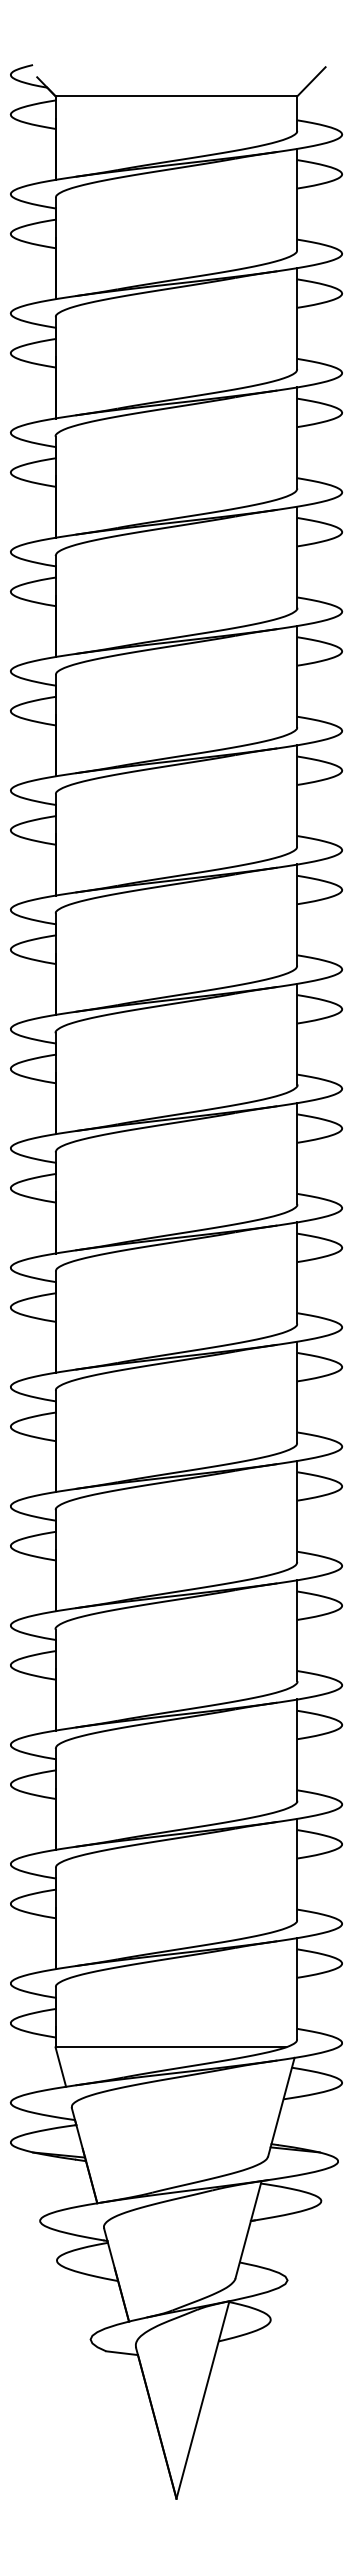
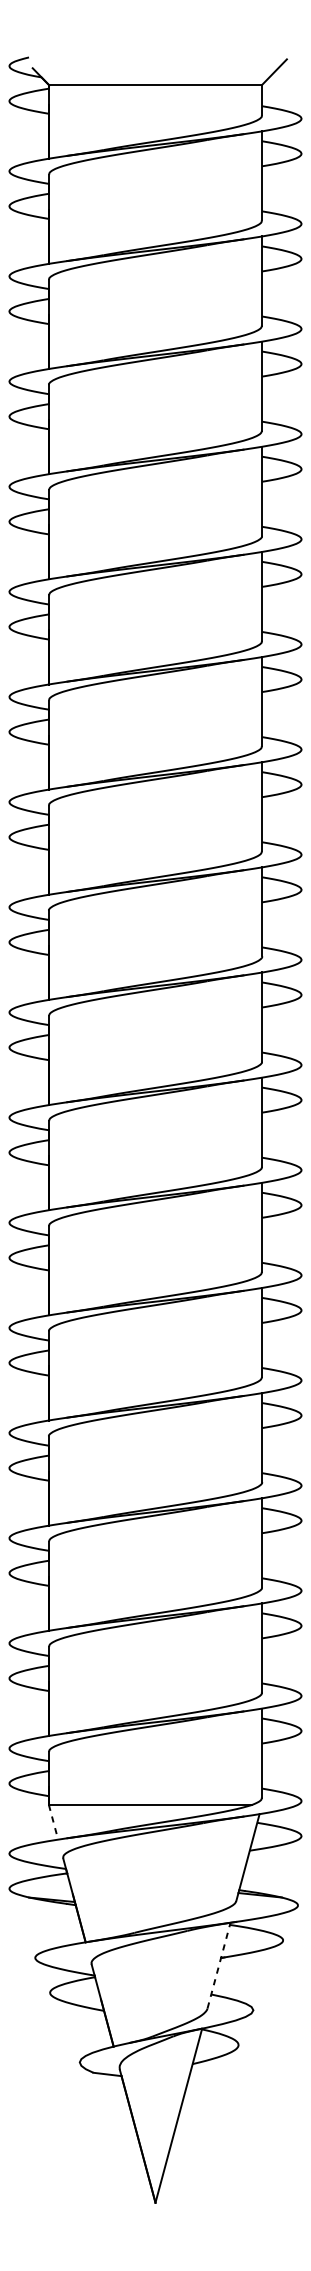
line: (60, 2067) -> (53, 1822), solid -> dashed
line: (248, 2229) -> (218, 1965), solid -> dashed

